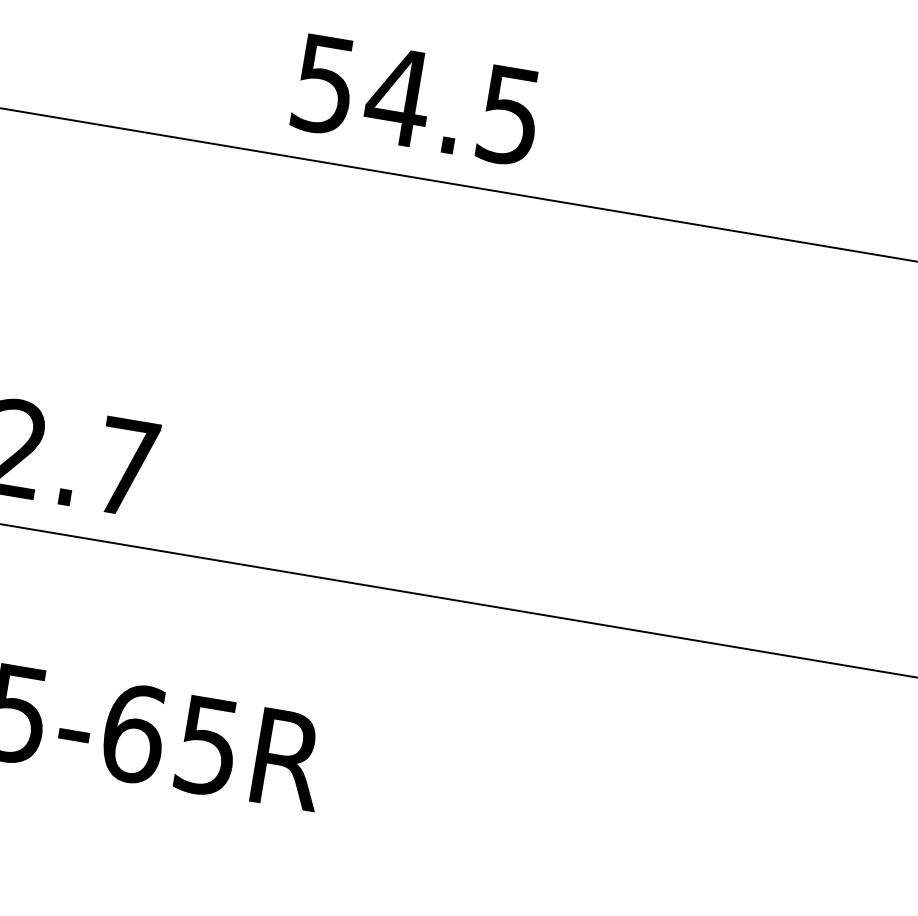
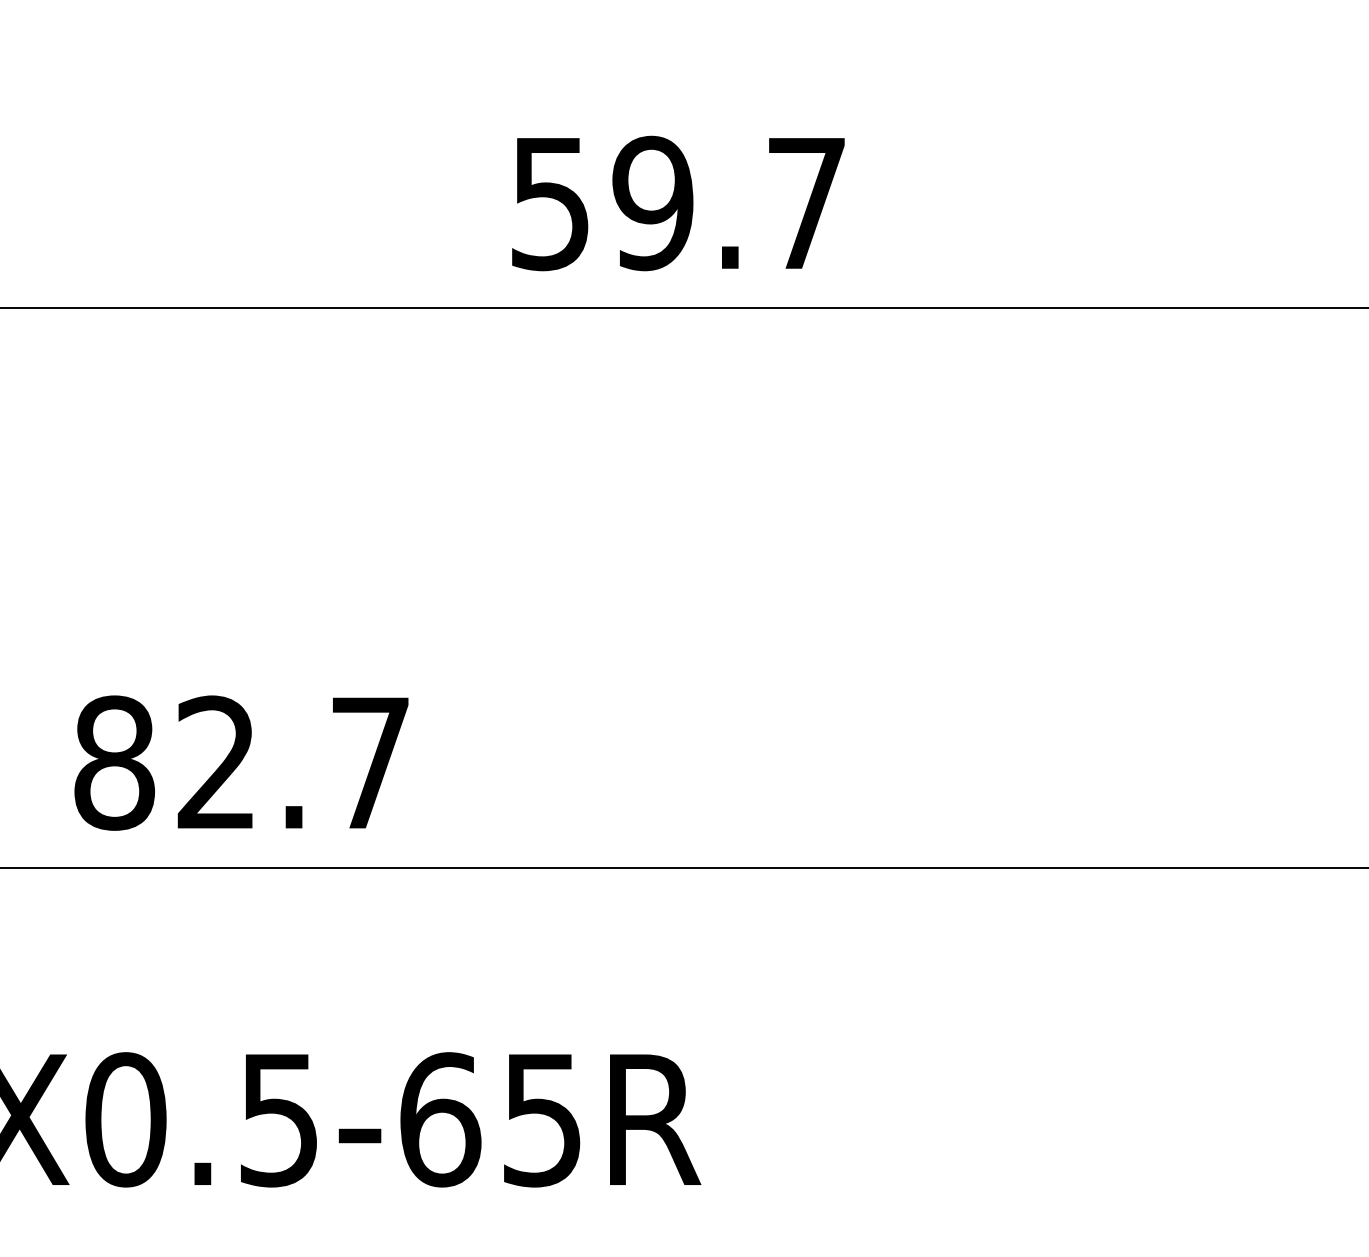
text: (452, 105) -> (727, 203), 54.5 -> 59.7

